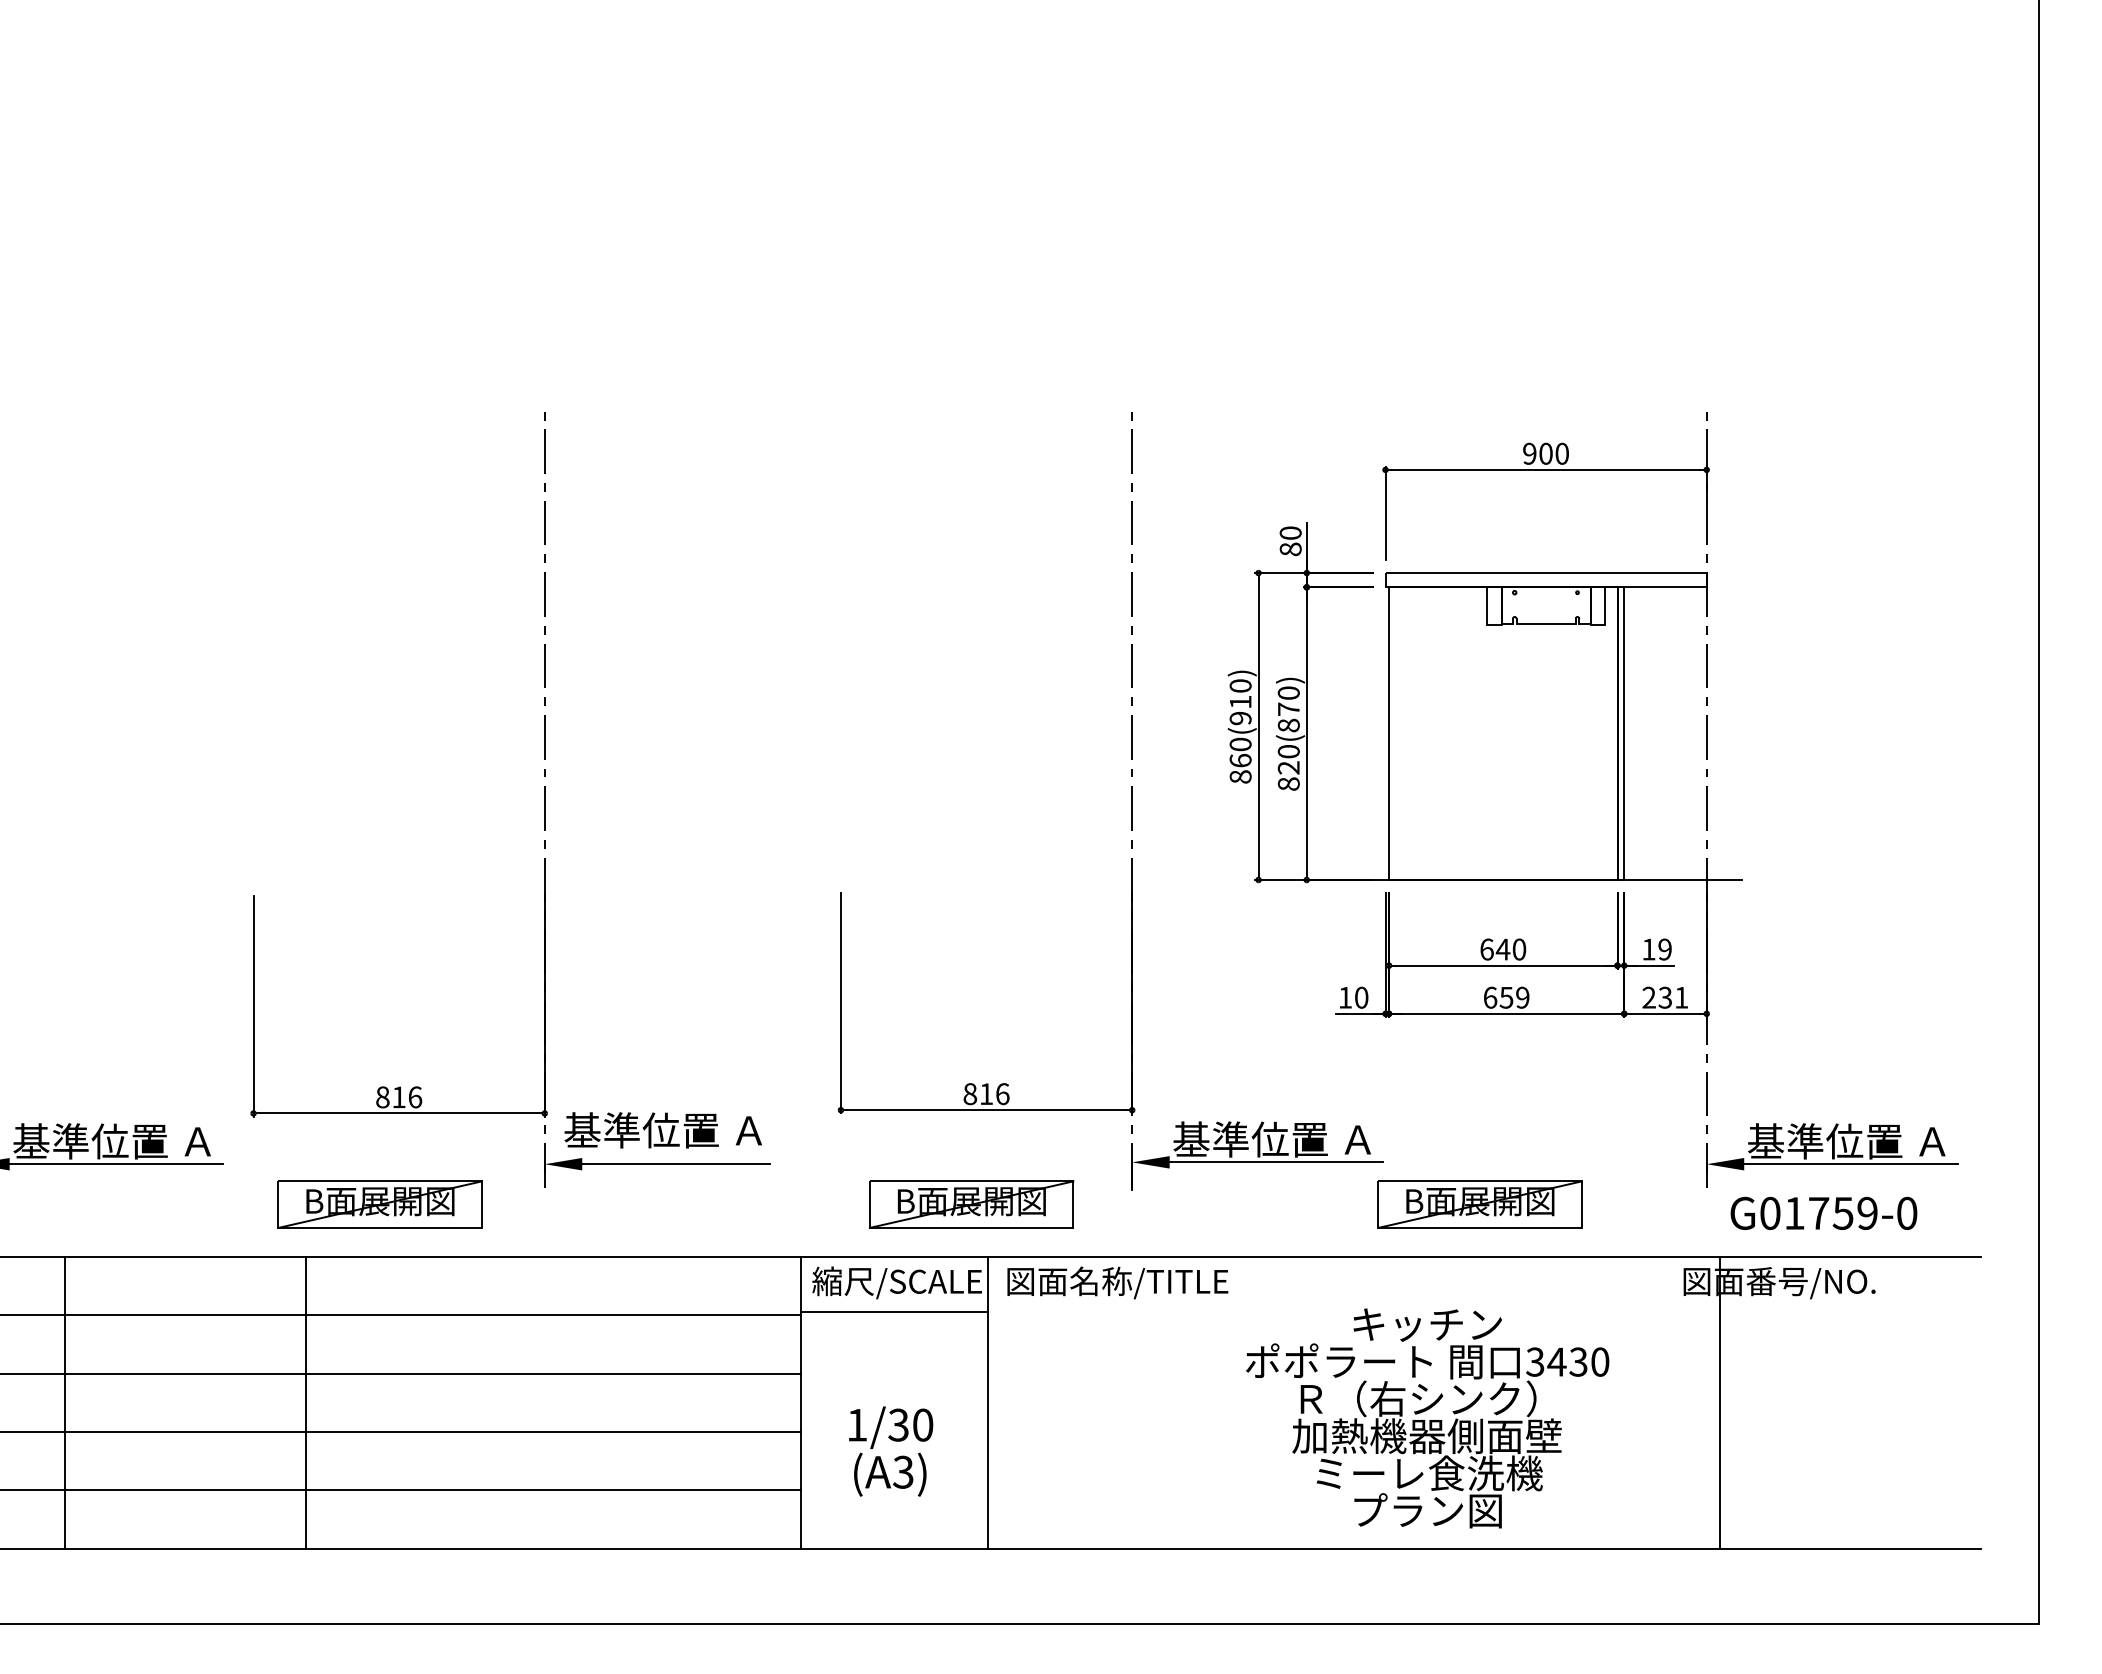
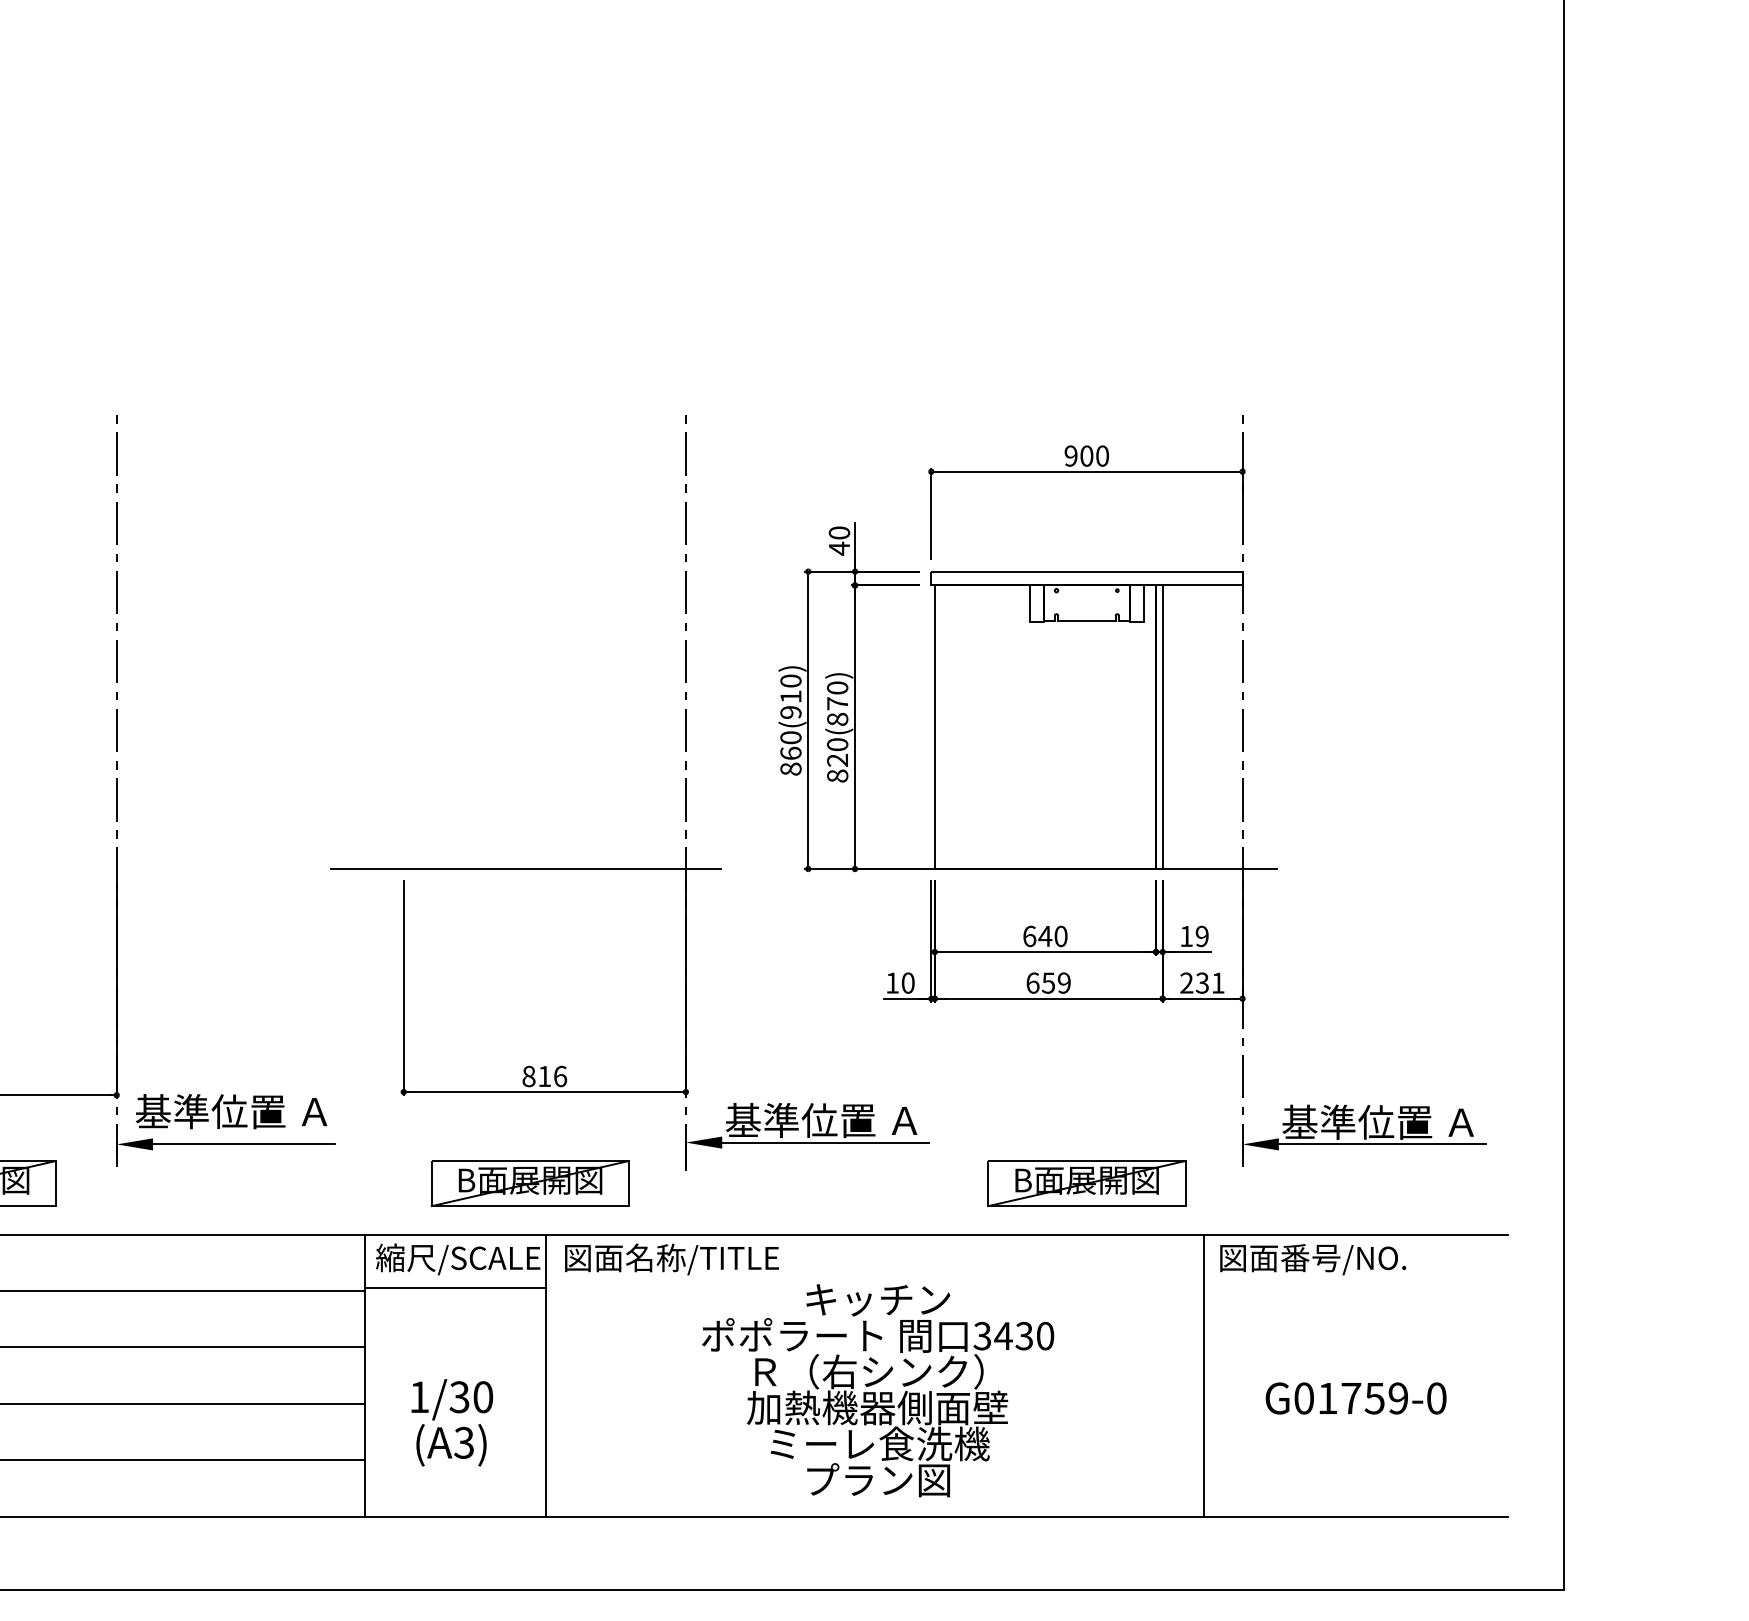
text: (1290, 549) -> (839, 548), 80 -> 40
line: (966, 880) -> (525, 869), added
part: (1479, 1204) -> (1086, 1183), moved
text: (1823, 1212) -> (1355, 1397), moved
line: (1719, 1402) -> (1203, 1375), moved
text: (1427, 1418) -> (878, 1390), moved

